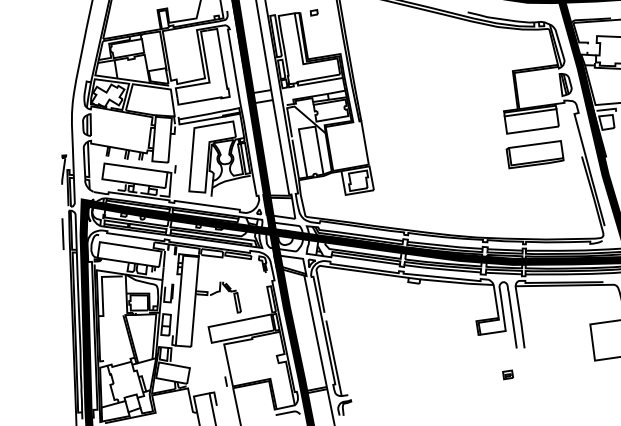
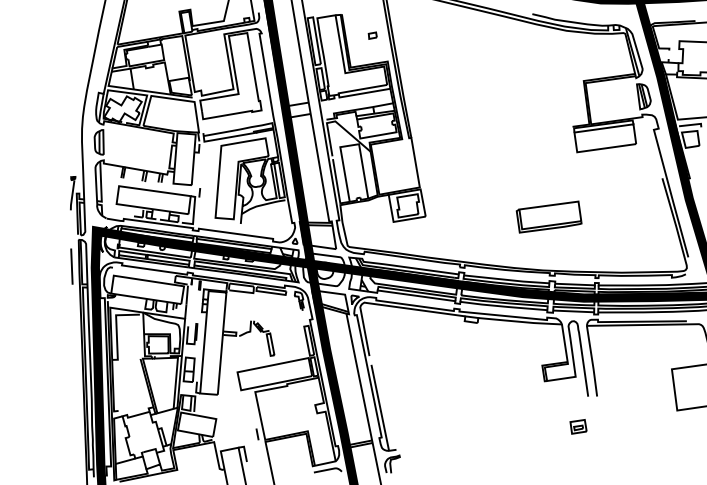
part: (314, 12) -> (372, 35), moved
part: (534, 154) -> (548, 216), moved
part: (507, 374) -> (577, 426), size x1.4

